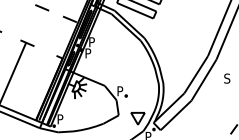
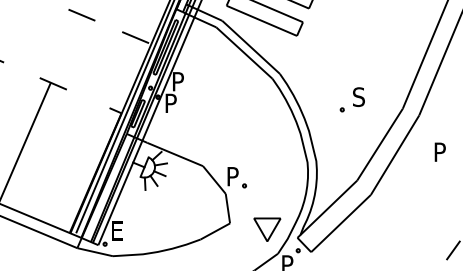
part: (181, 51) -> (351, 99), added
text: (227, 78) -> (440, 151), S -> P
text: (60, 119) -> (117, 231), P -> E

